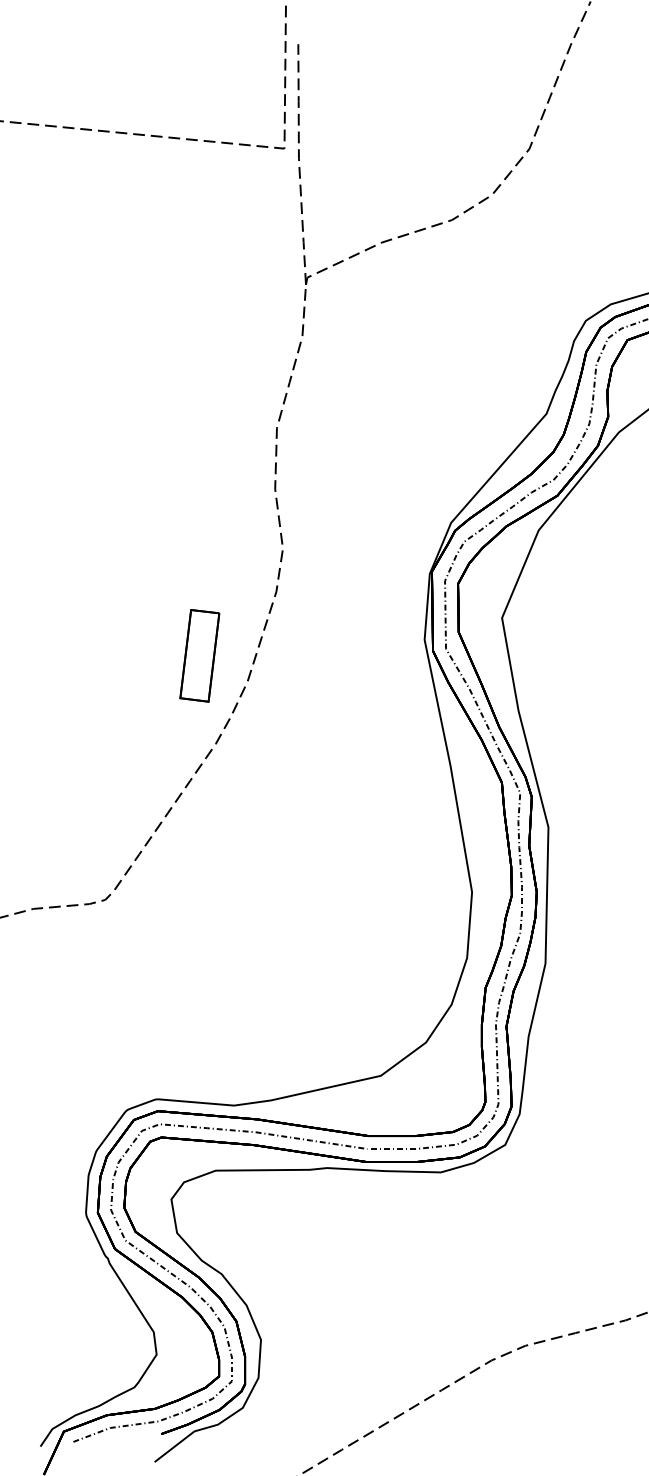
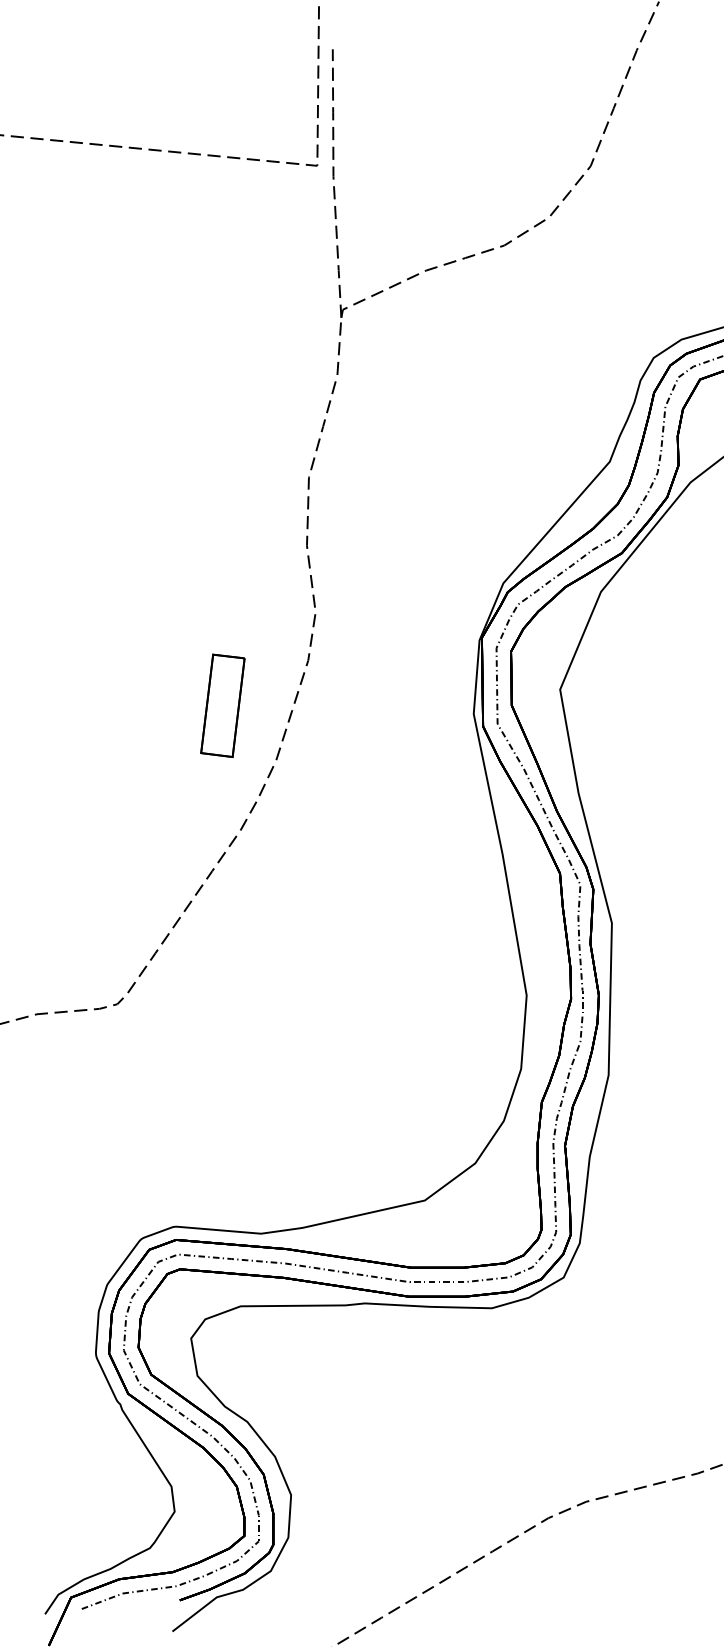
part: (199, 655) -> (222, 705), moved

